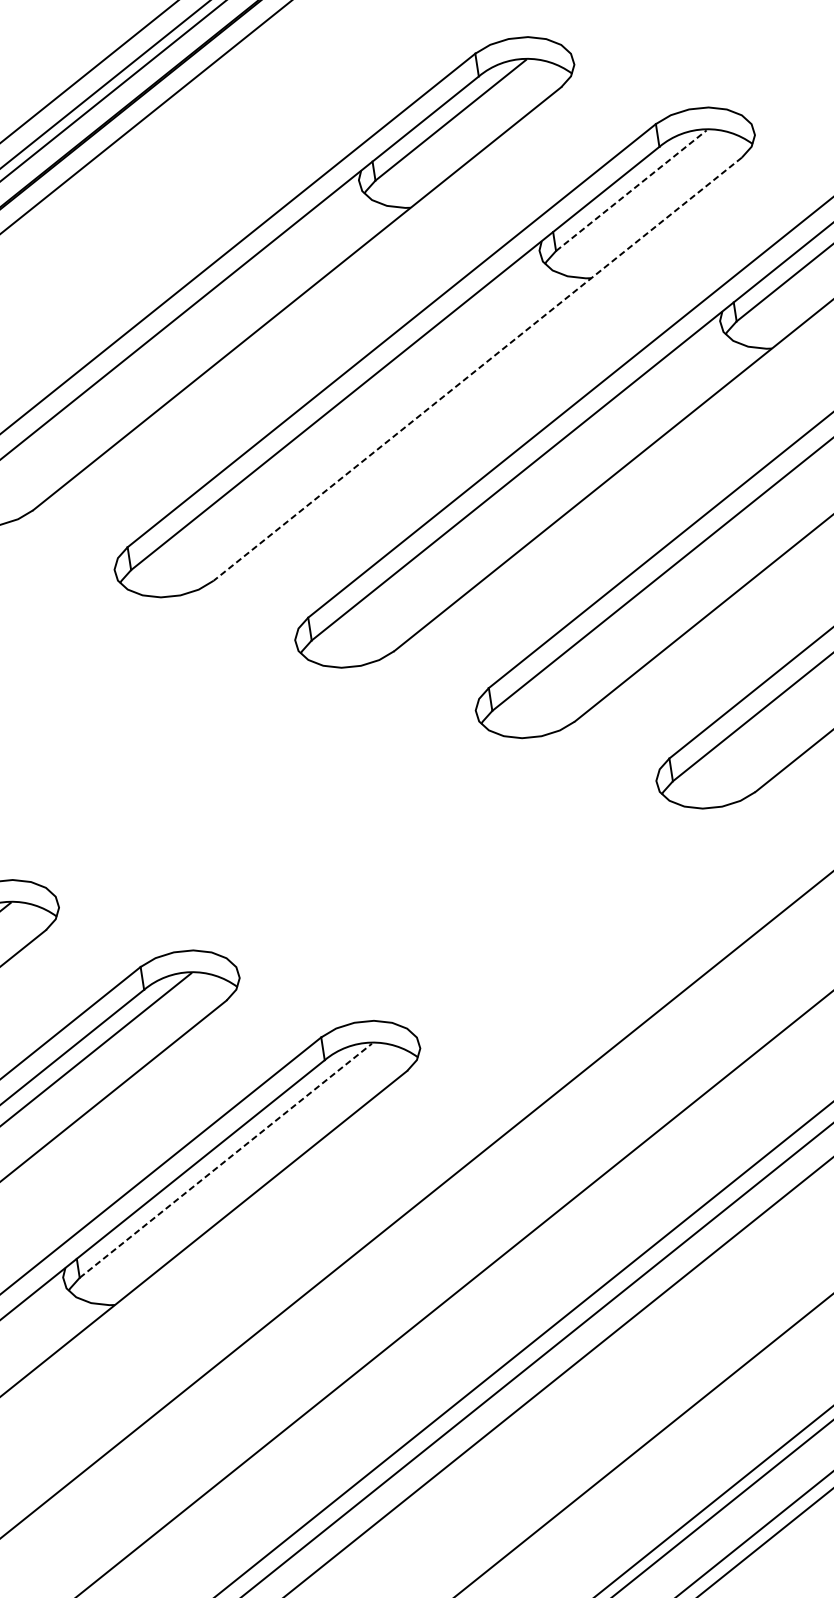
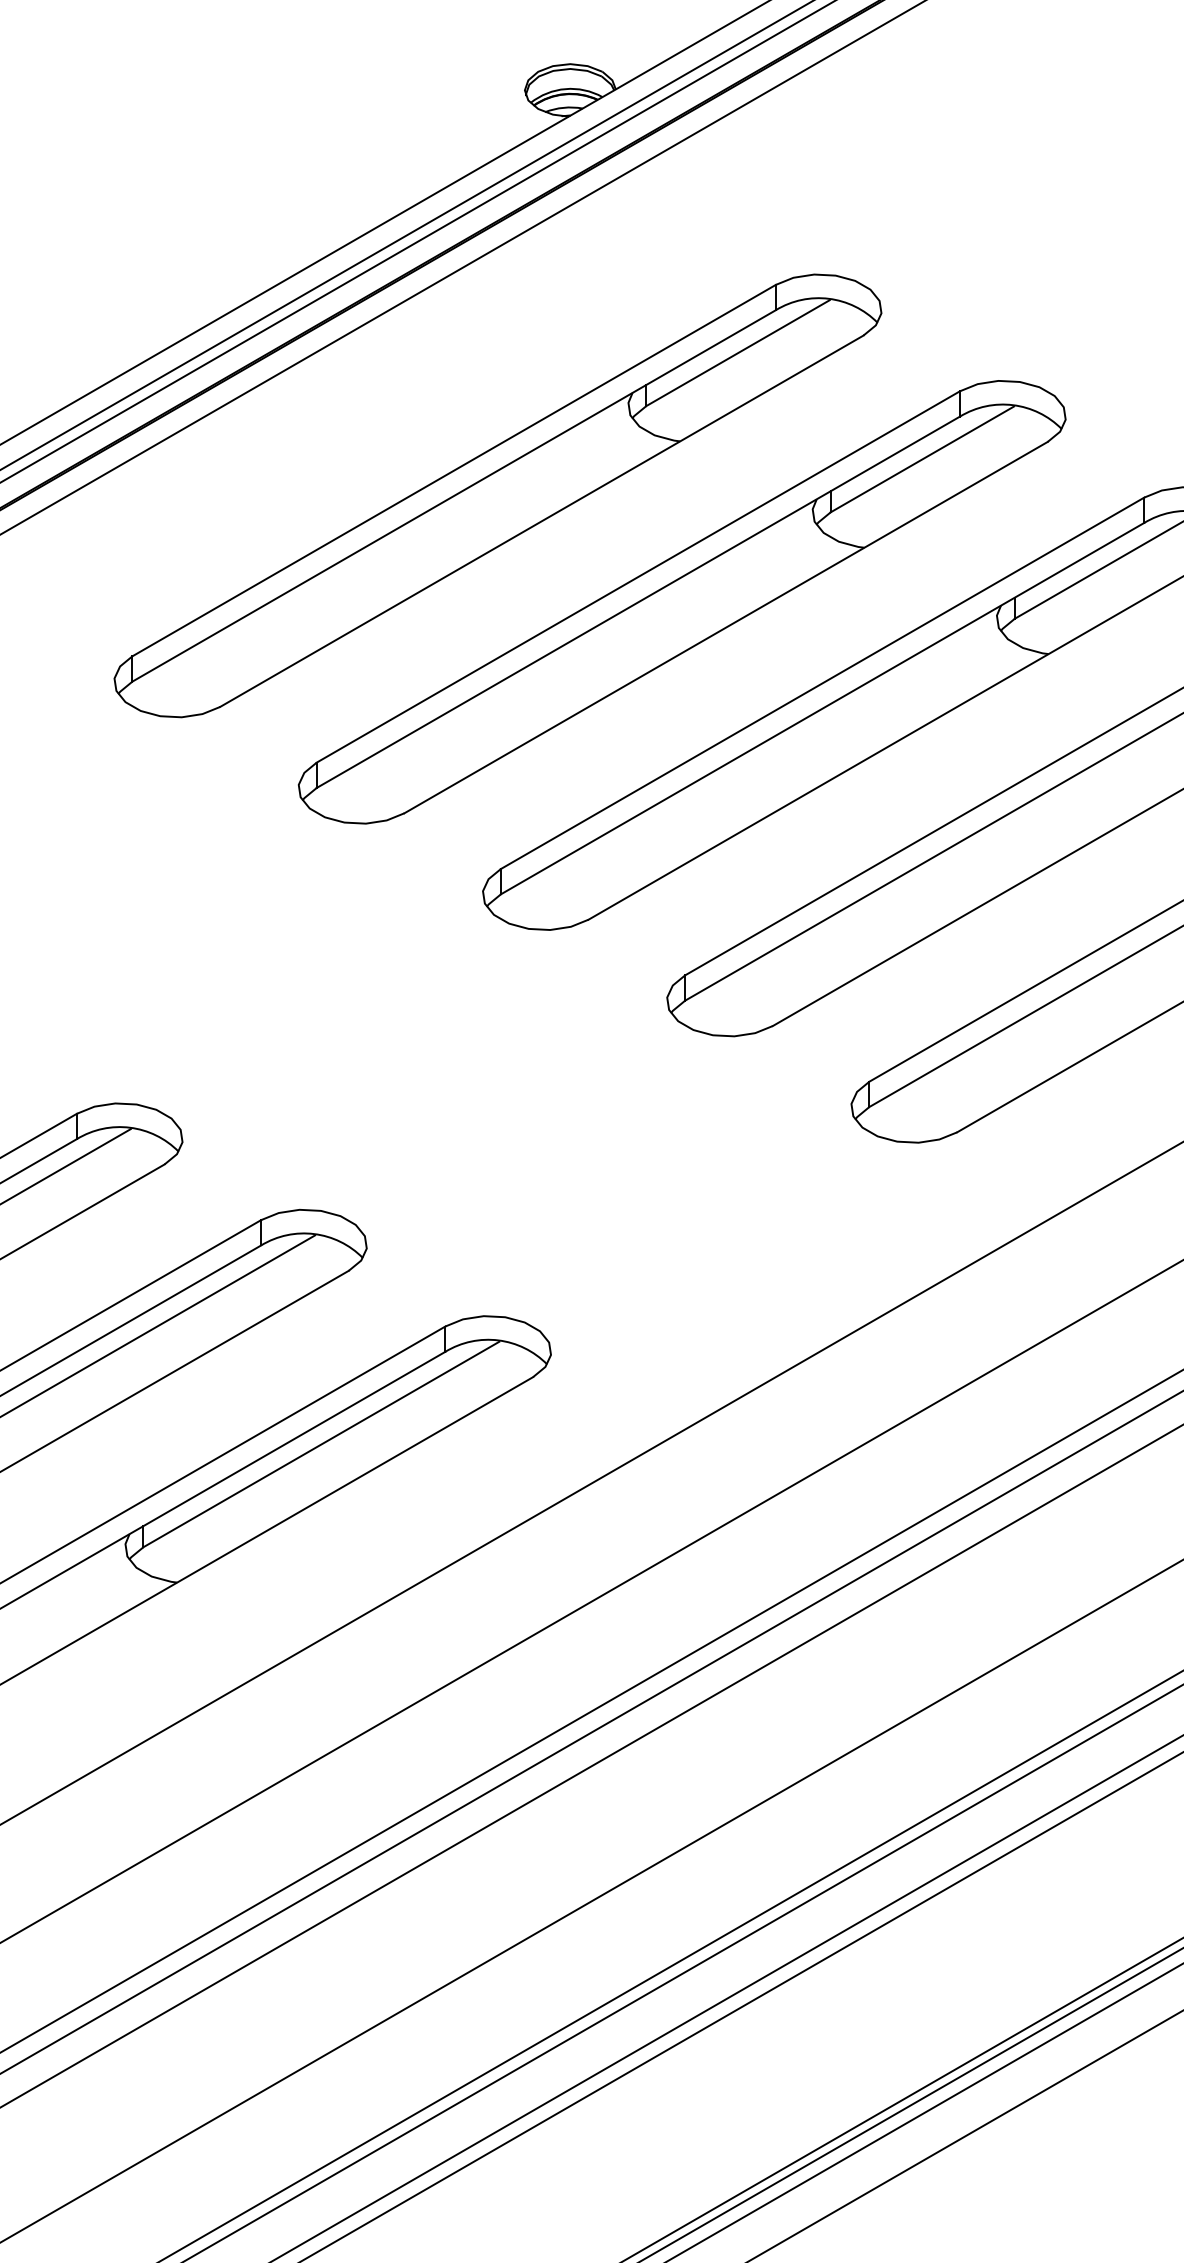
line: (631, 190) -> (922, 459), dashed -> solid
line: (477, 369) -> (725, 627), dashed -> solid
line: (225, 1160) -> (321, 1444), dashed -> solid

